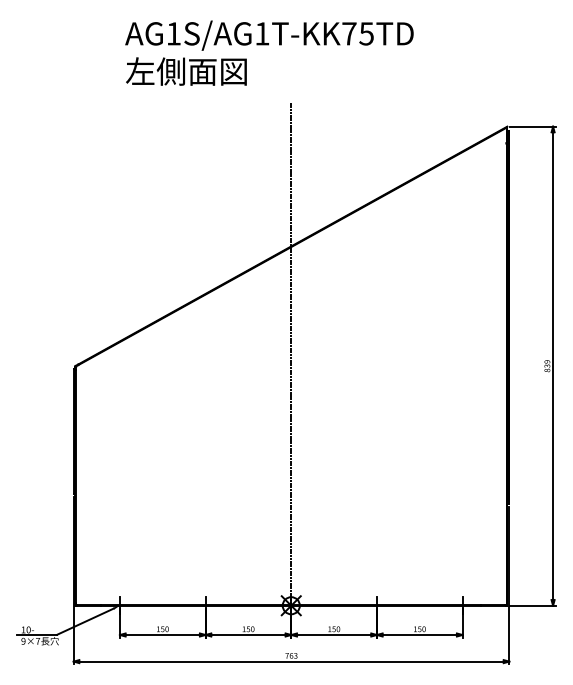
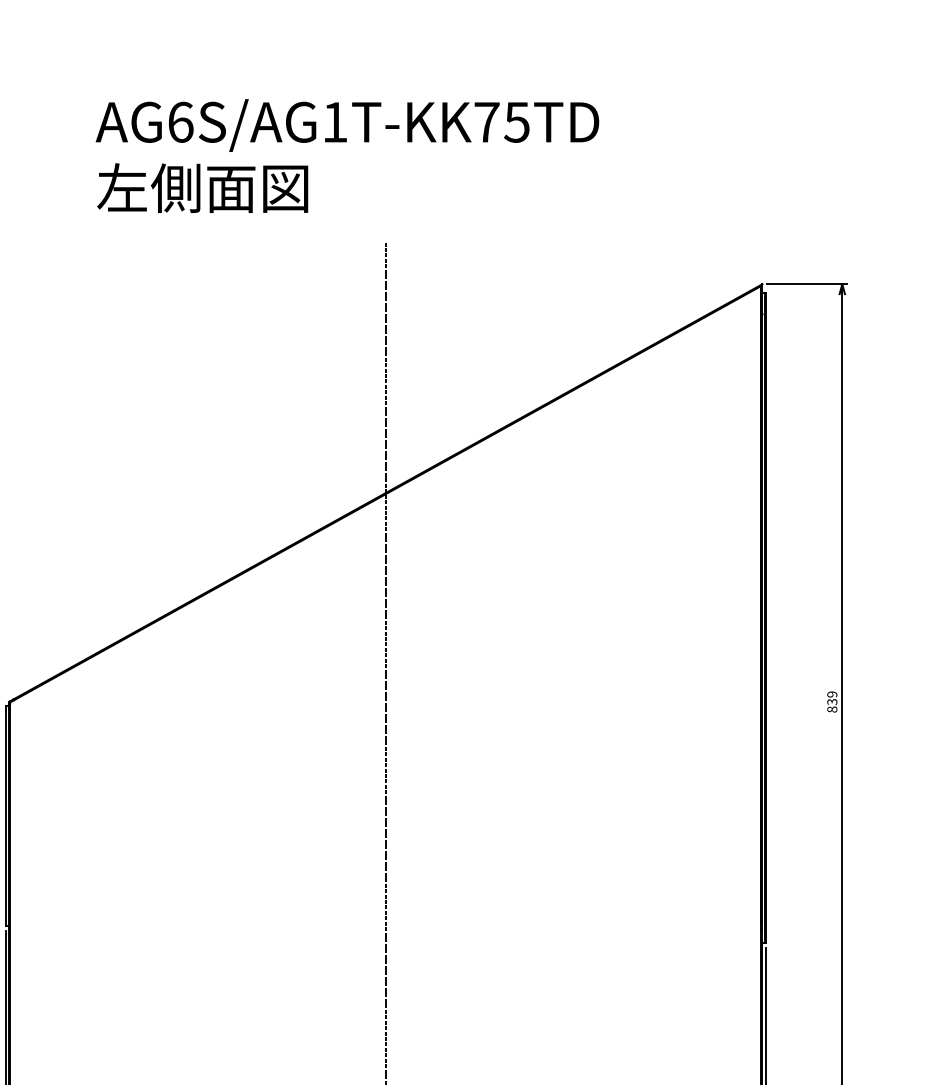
text: (174, 33) -> (181, 121), AG1S/AG1T-KK75TD -> AG6S/AG1T-KK75TD

